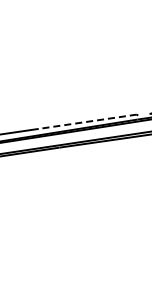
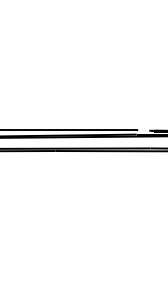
line: (86, 121) -> (86, 129), dashed -> solid

